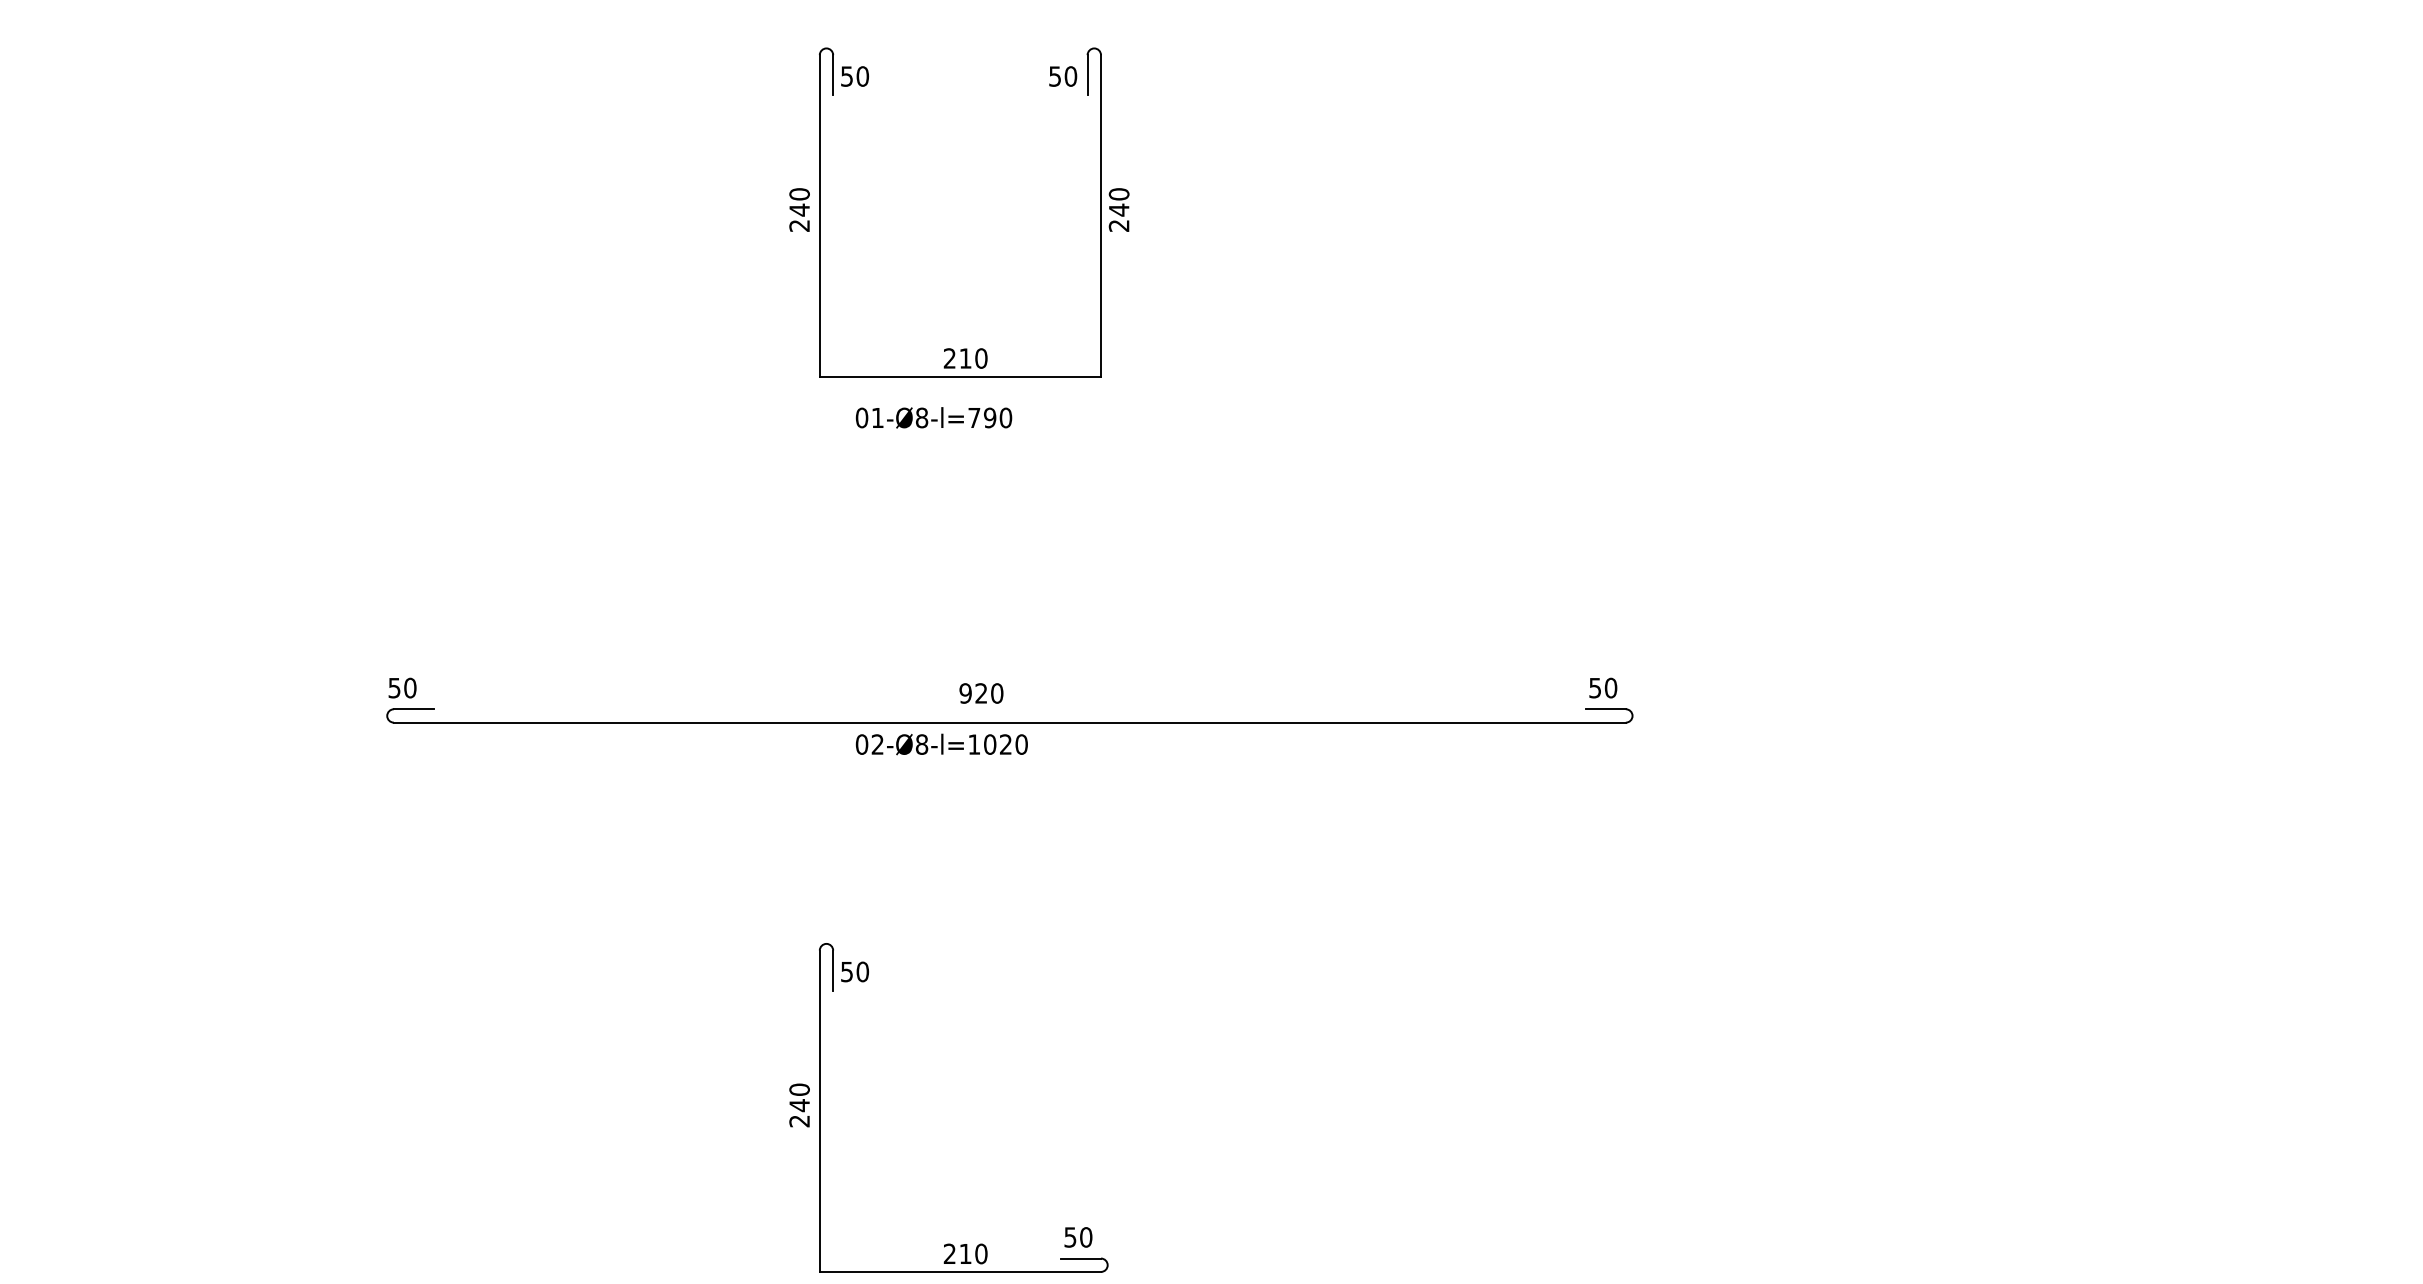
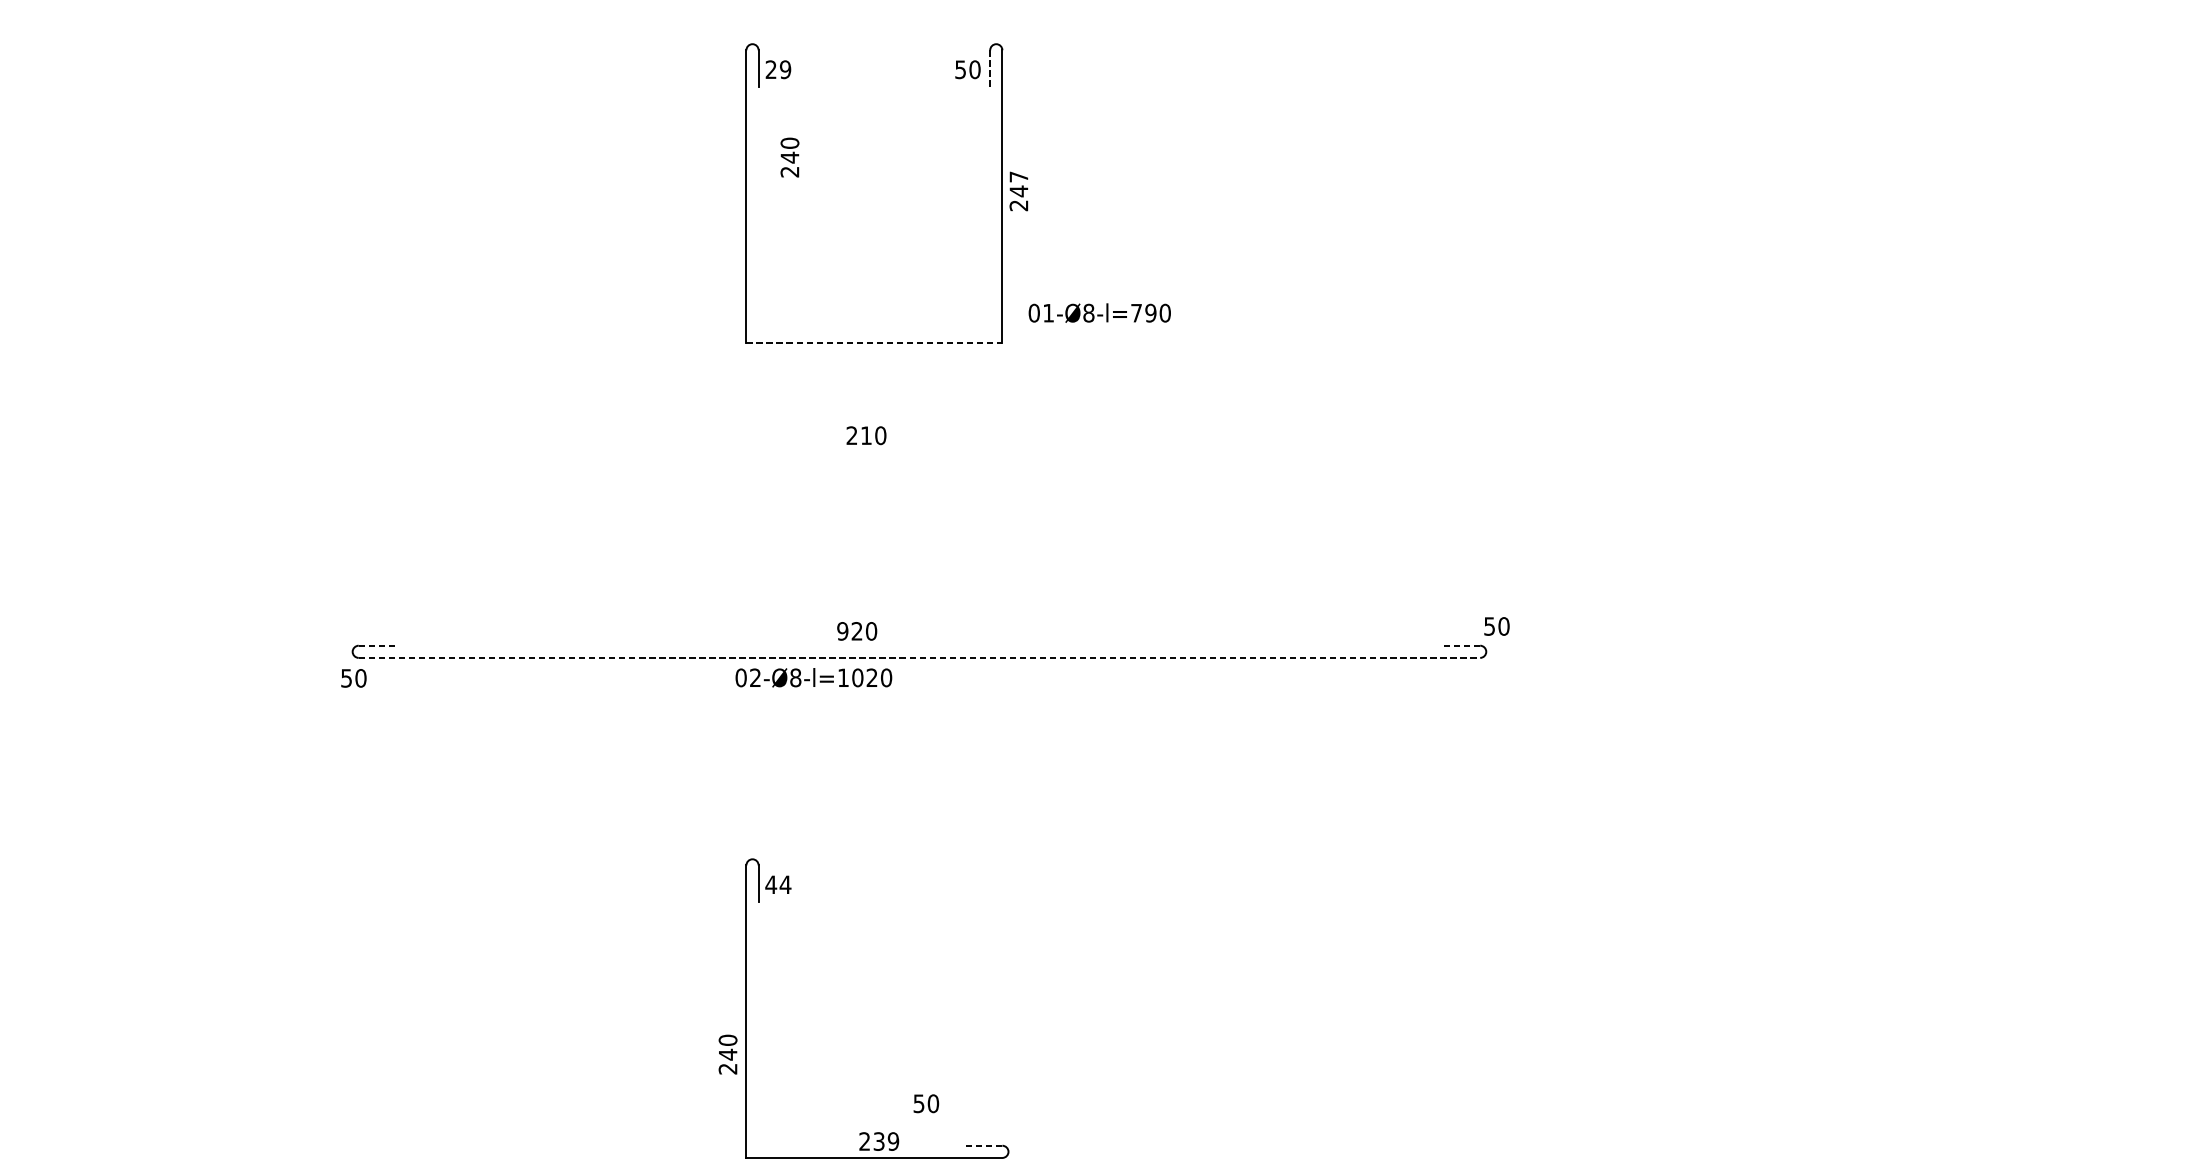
line: (1087, 75) -> (990, 68), solid -> dashed
text: (855, 76) -> (778, 69), 50 -> 29
text: (1118, 194) -> (1018, 177), 240 -> 247
text: (799, 209) -> (789, 157), moved
text: (965, 358) -> (866, 435), moved
line: (960, 376) -> (874, 342), solid -> dashed
text: (933, 417) -> (1099, 312), moved
text: (402, 687) -> (353, 677), moved
text: (1603, 687) -> (1497, 625), moved
text: (981, 693) -> (857, 631), moved
line: (414, 709) -> (377, 645), solid -> dashed
line: (1605, 709) -> (1461, 645), solid -> dashed
line: (1009, 722) -> (919, 657), solid -> dashed
text: (941, 744) -> (813, 677), moved
text: (854, 971) -> (778, 884), 50 -> 44
text: (799, 1105) -> (727, 1054), moved
text: (1078, 1237) -> (926, 1103), moved
text: (973, 1253) -> (886, 1141), 210 -> 239
line: (1080, 1258) -> (983, 1145), solid -> dashed

